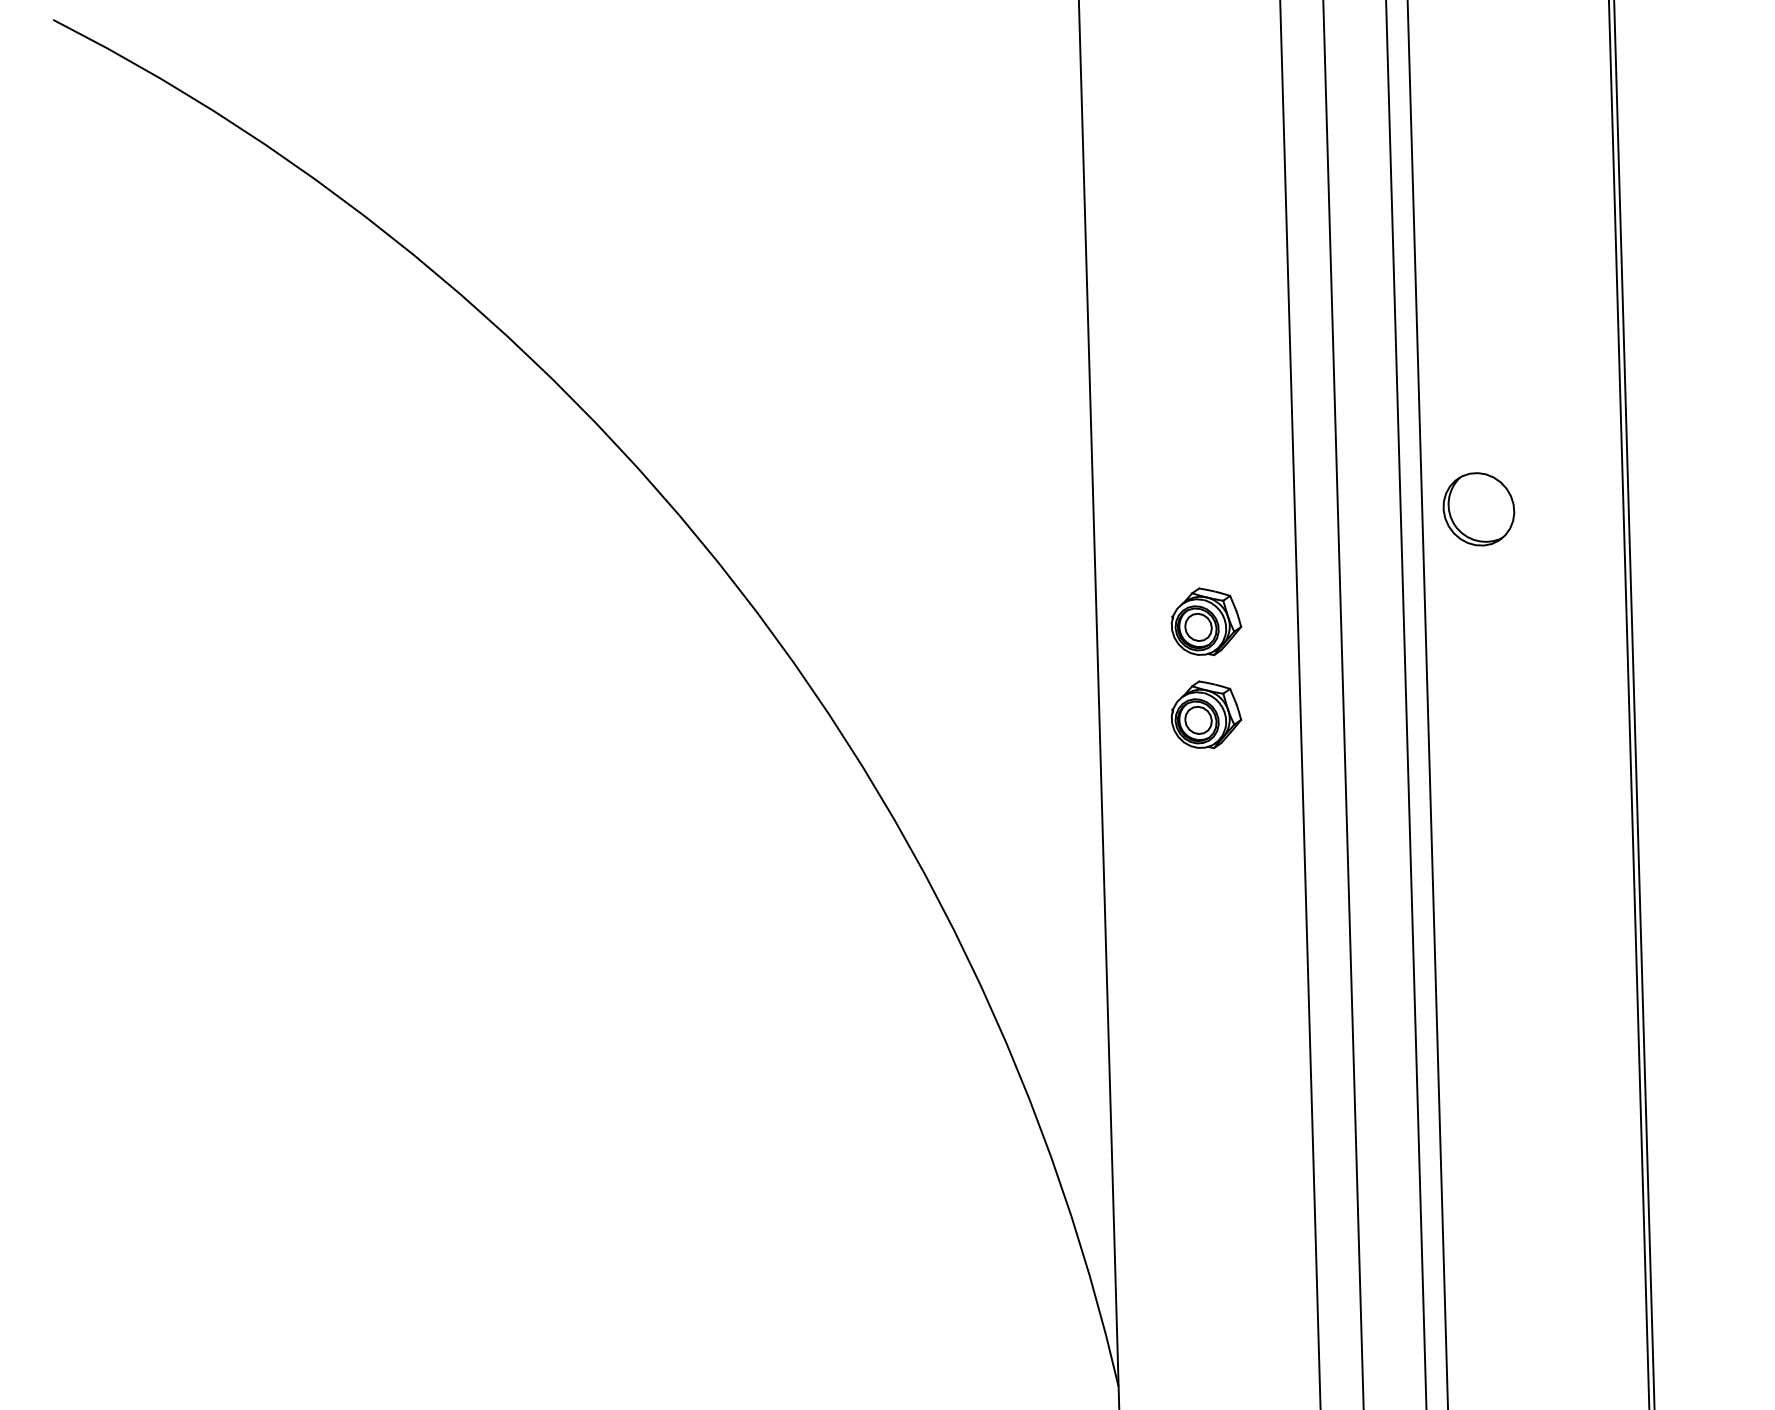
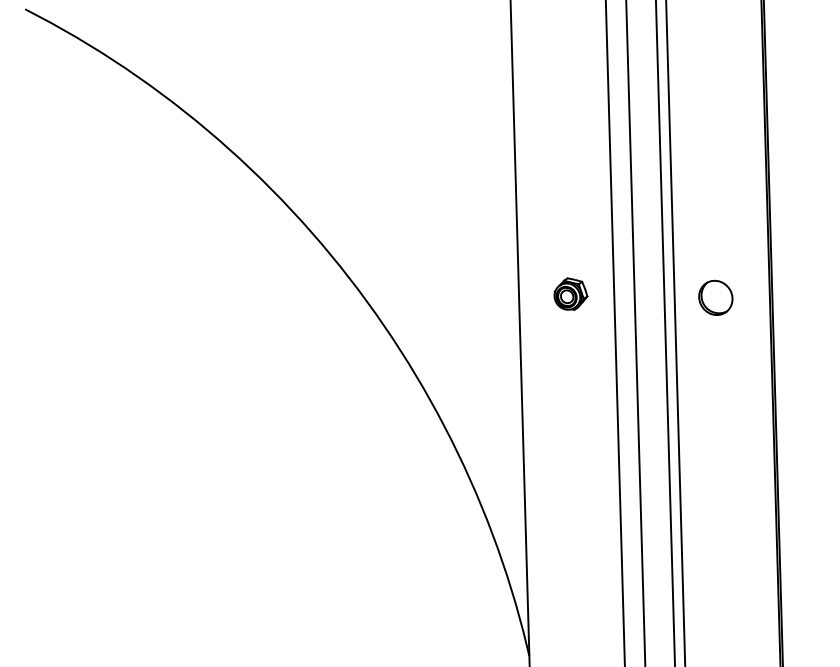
part: (1478, 508) -> (715, 297), moved
part: (1205, 713) -> (570, 337), removed

